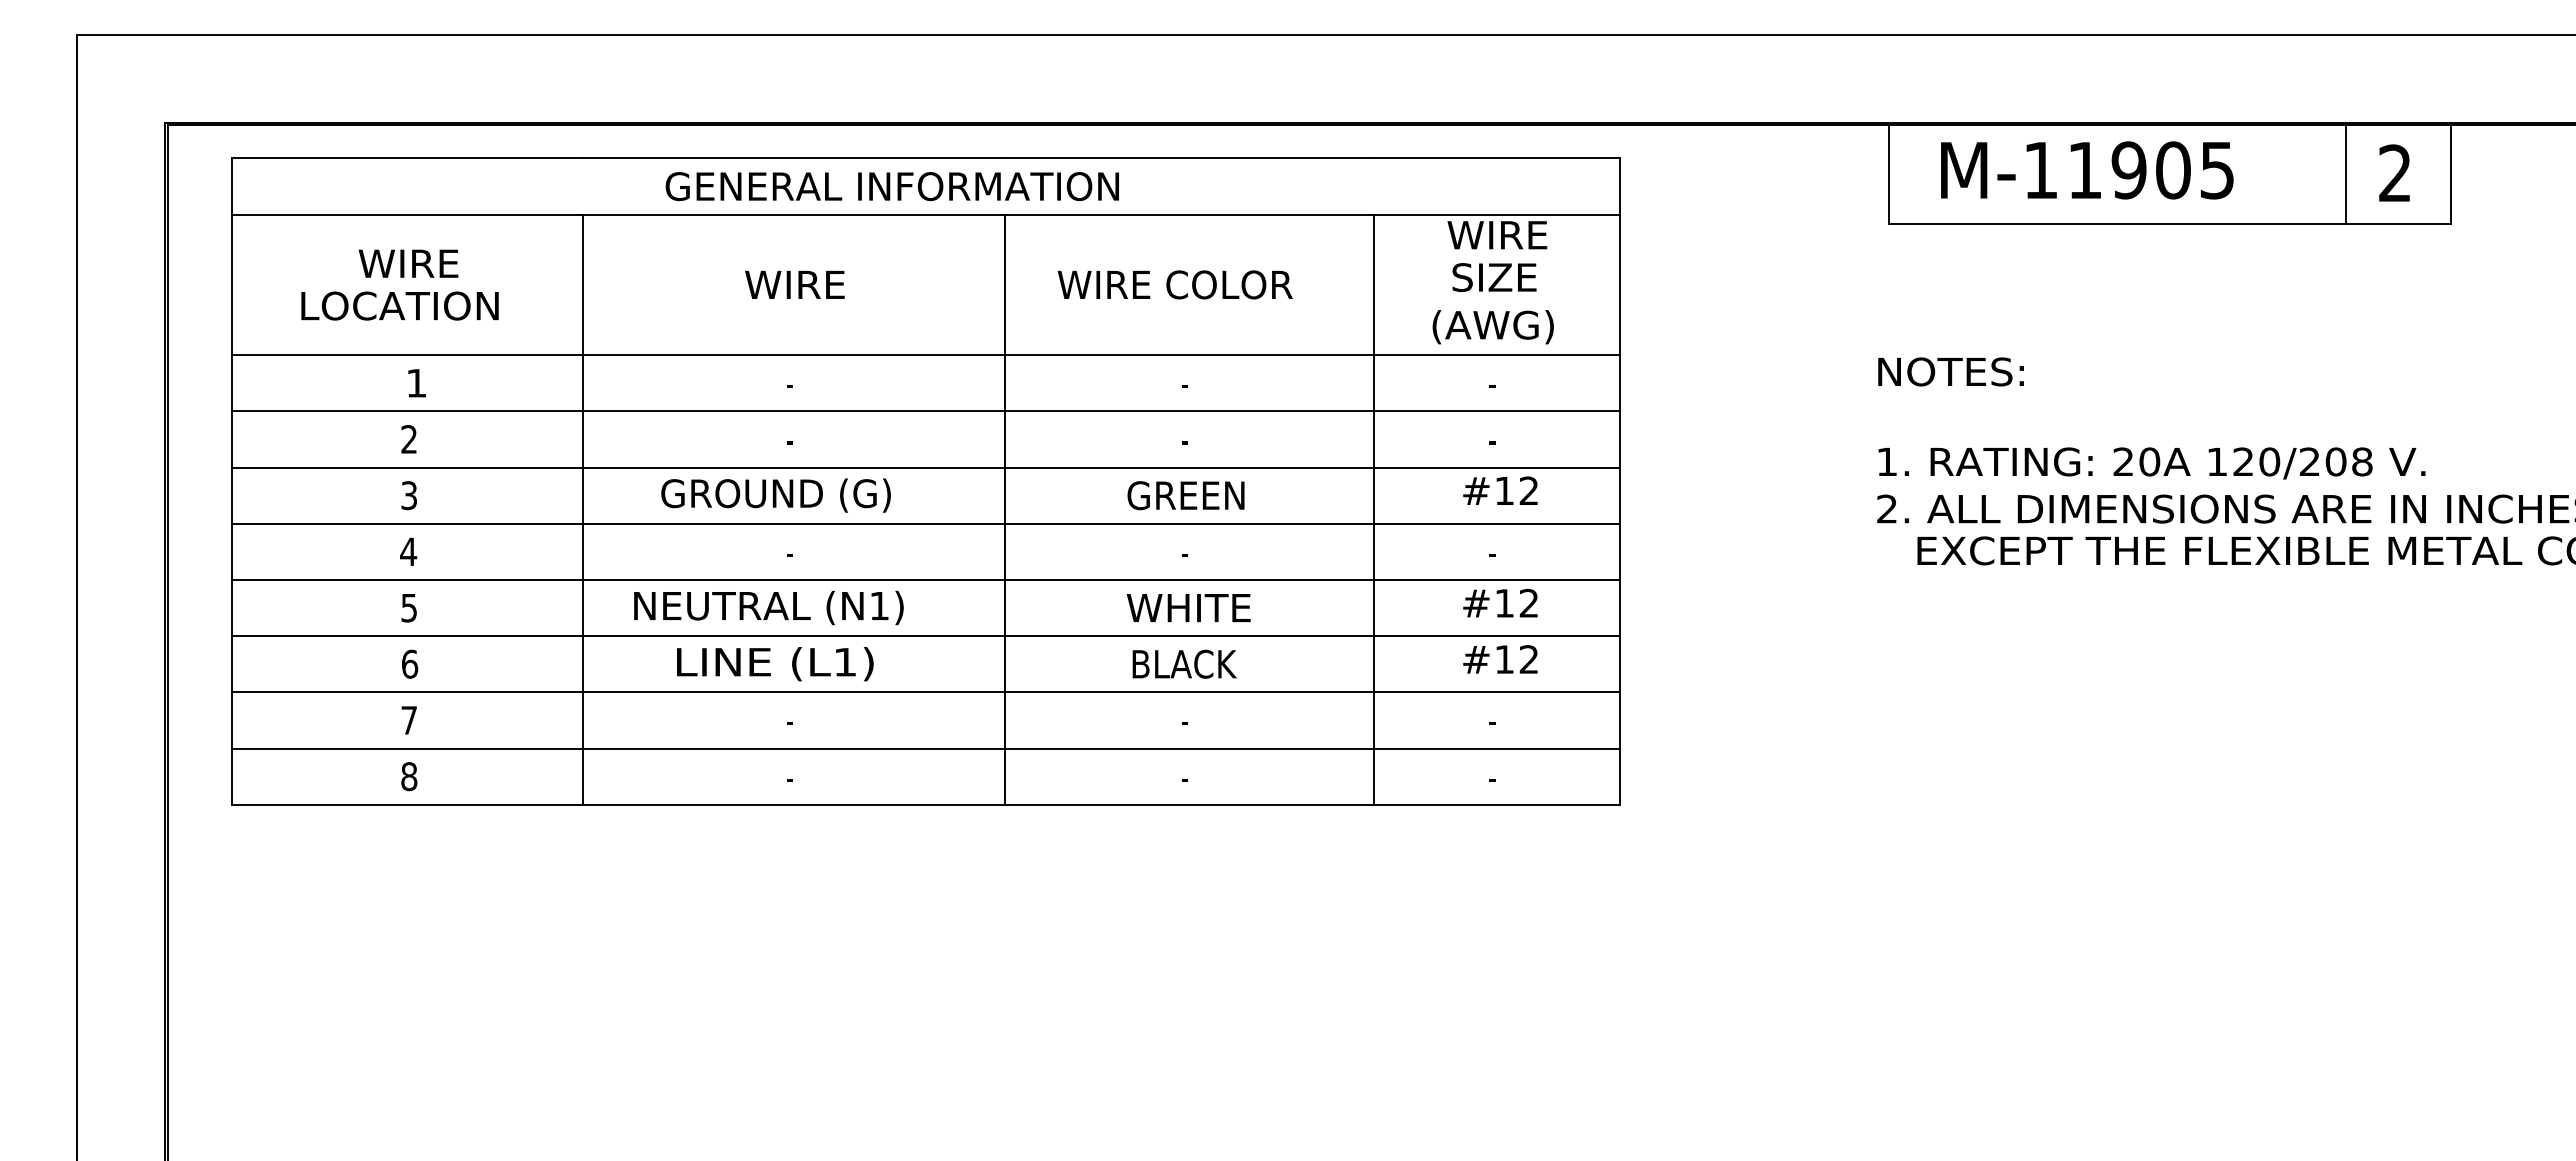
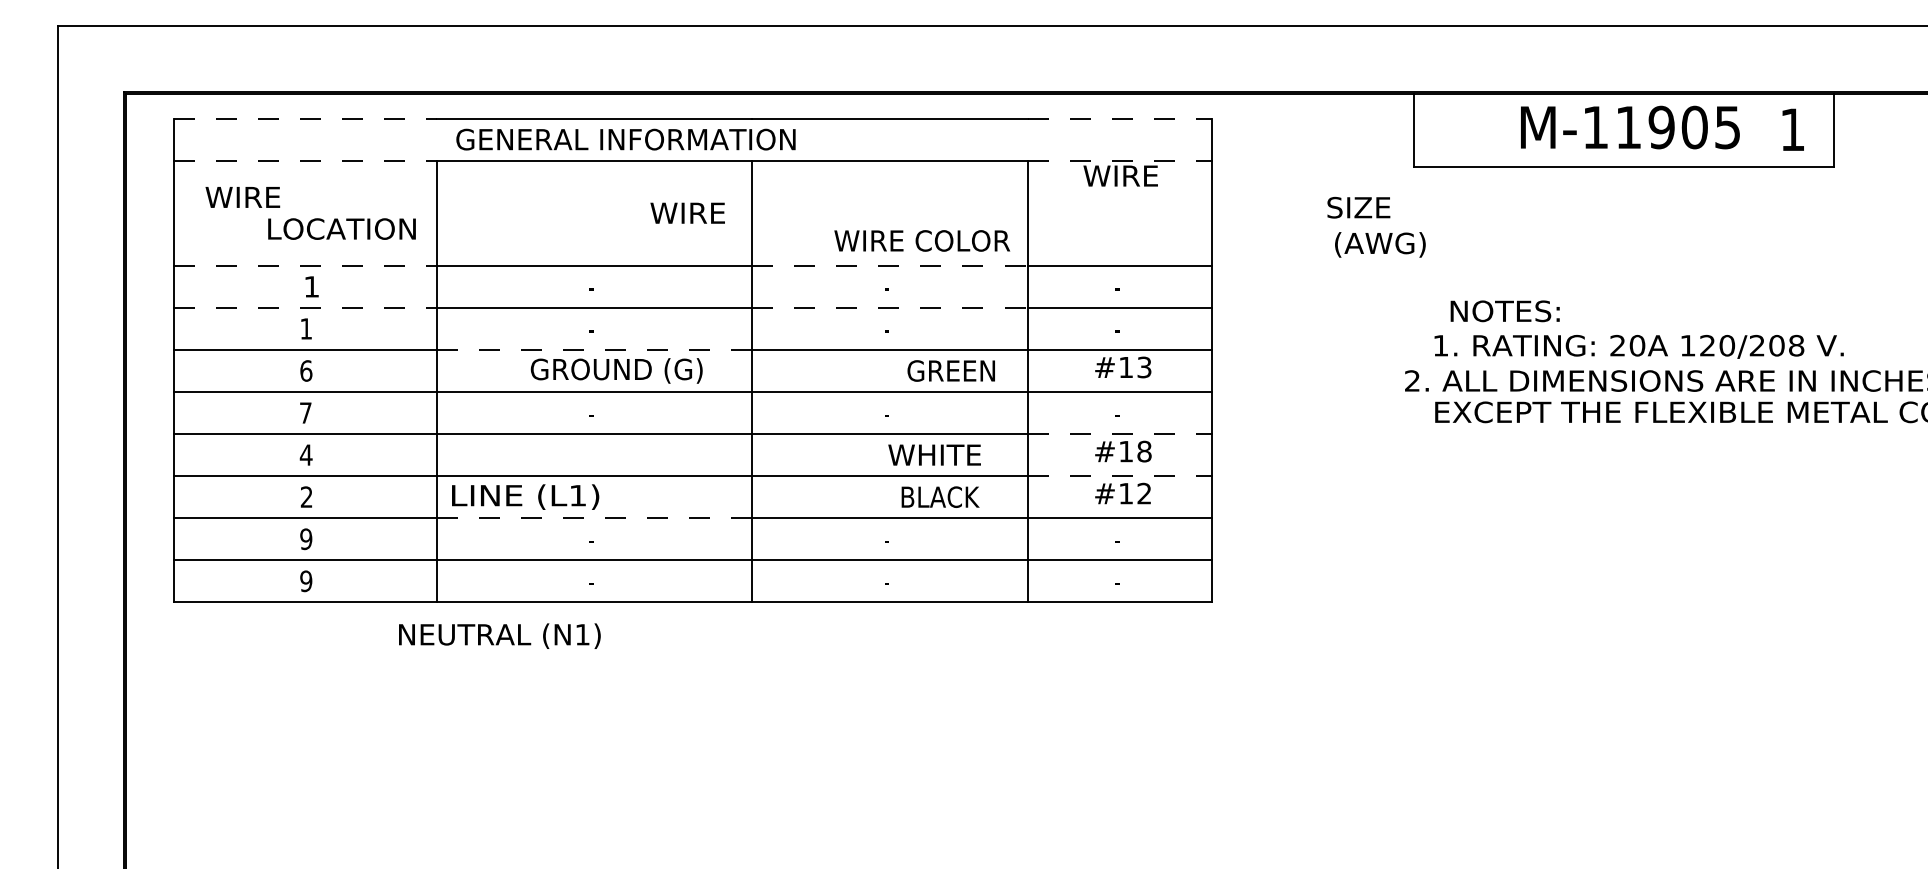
line: (407, 158) -> (304, 118), solid -> dashed
line: (1496, 158) -> (1120, 118), solid -> dashed
text: (2087, 170) -> (1630, 127), moved
text: (2394, 172) -> (1792, 129), 2 -> 1
line: (2345, 174) -> (1755, 130), removed
text: (891, 186) -> (625, 139), moved
line: (407, 214) -> (304, 160), solid -> dashed
line: (1496, 214) -> (1120, 160), solid -> dashed
text: (408, 263) -> (242, 197), moved
text: (1494, 277) -> (1358, 207), moved
text: (794, 284) -> (687, 212), moved
text: (1174, 284) -> (921, 240), moved
text: (399, 305) -> (341, 228), moved
text: (1492, 327) -> (1379, 245), moved
line: (407, 355) -> (304, 266), solid -> dashed
line: (1189, 355) -> (890, 266), solid -> dashed
text: (1950, 371) -> (1504, 310), moved
line: (407, 411) -> (304, 308), solid -> dashed
line: (1189, 411) -> (890, 308), solid -> dashed
text: (408, 439) -> (305, 328), 2 -> 1
text: (2151, 463) -> (1638, 346), moved
line: (794, 467) -> (594, 349), solid -> dashed
text: (1528, 490) -> (1144, 367), #12 -> #13
text: (409, 495) -> (306, 370), 3 -> 6
text: (775, 495) -> (616, 370), moved
text: (1185, 495) -> (950, 370), moved
text: (408, 551) -> (305, 412), 4 -> 7
line: (1496, 579) -> (1120, 433), solid -> dashed
text: (1528, 602) -> (1144, 450), #12 -> #18
text: (768, 607) -> (499, 635), moved
text: (1188, 607) -> (934, 454), moved
text: (408, 608) -> (305, 455), 5 -> 4
line: (1496, 636) -> (1120, 476), solid -> dashed
text: (410, 663) -> (307, 496), 6 -> 2
text: (1184, 663) -> (940, 496), moved
text: (775, 664) -> (525, 497), moved
line: (794, 692) -> (594, 518), solid -> dashed
text: (409, 720) -> (306, 539), 7 -> 9
text: (409, 776) -> (306, 581), 8 -> 9

